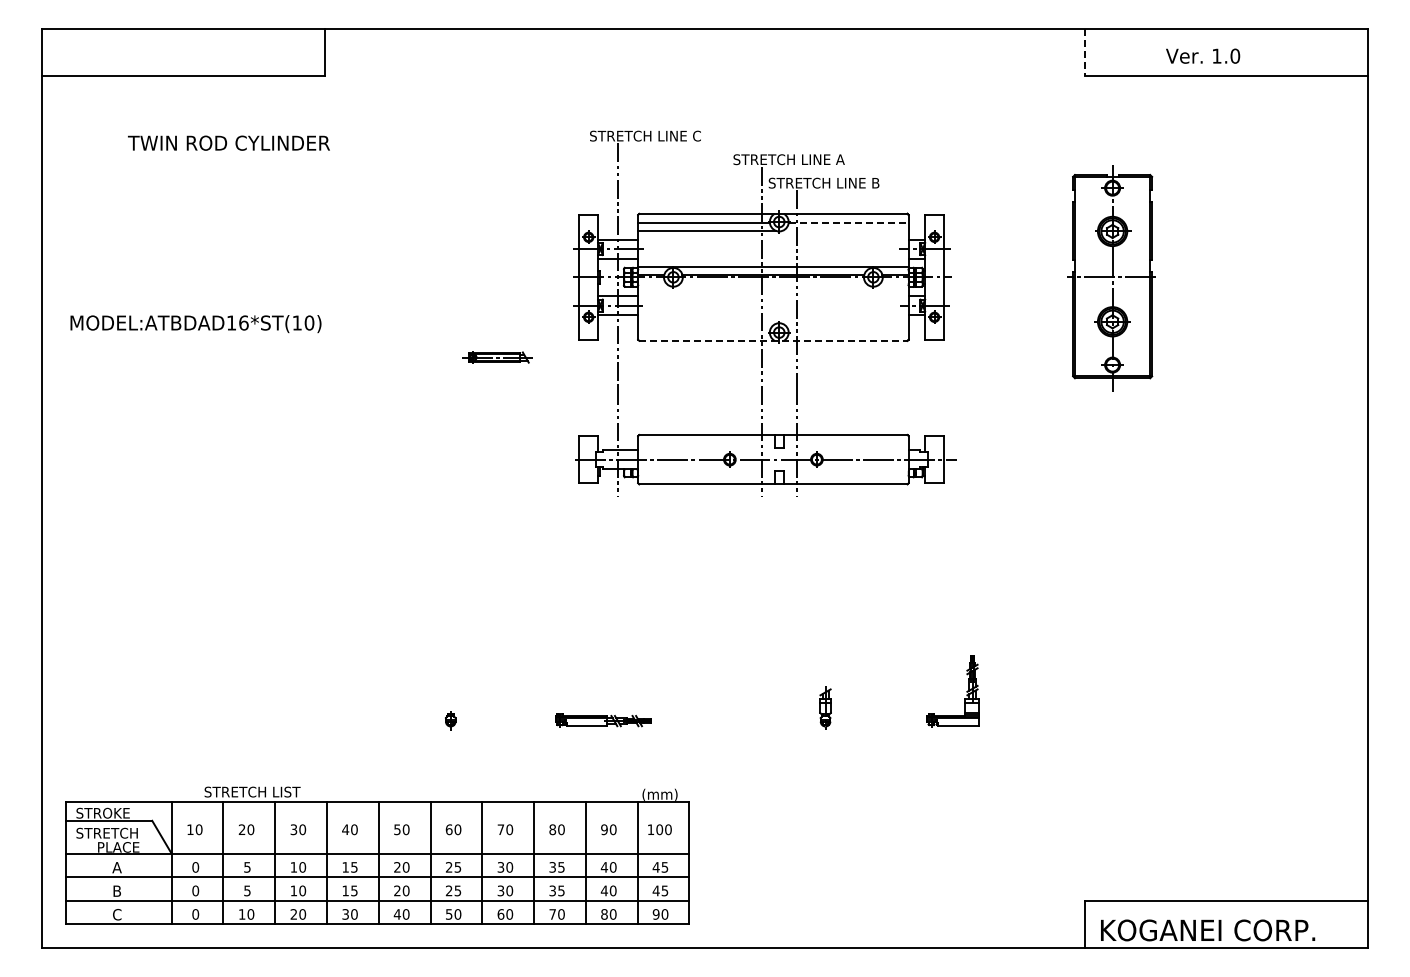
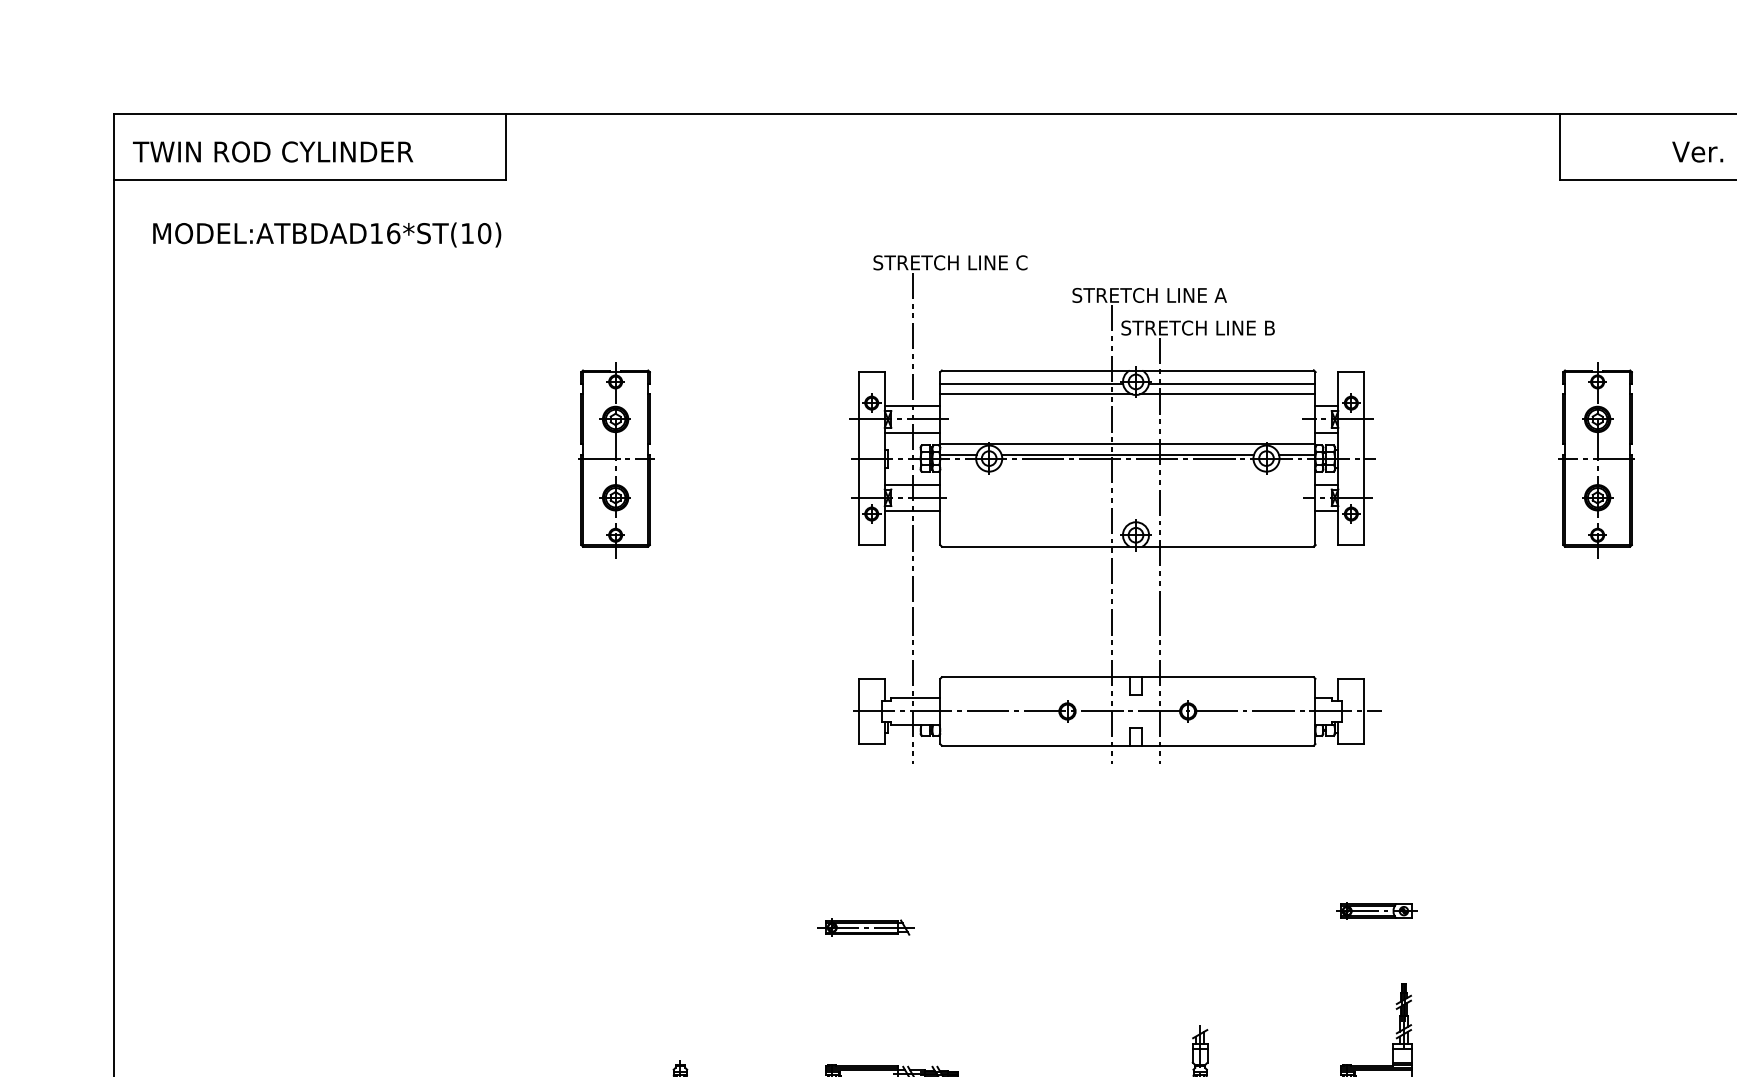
line: (1085, 52) -> (1560, 146), dashed -> solid
text: (228, 142) -> (272, 150), moved
line: (849, 223) -> (1233, 383), dashed -> solid
line: (845, 230) -> (1227, 393), added
part: (404, 278) -> (616, 460), added
part: (1111, 278) -> (1596, 460), size x0.62
text: (195, 323) -> (326, 234), moved
line: (773, 340) -> (1127, 546), dashed -> solid
part: (497, 357) -> (865, 927), moved
part: (952, 603) -> (1376, 910), added

